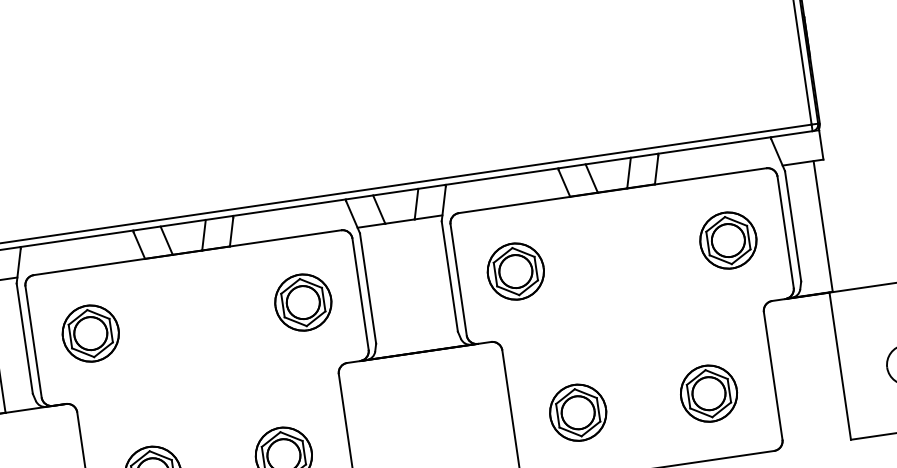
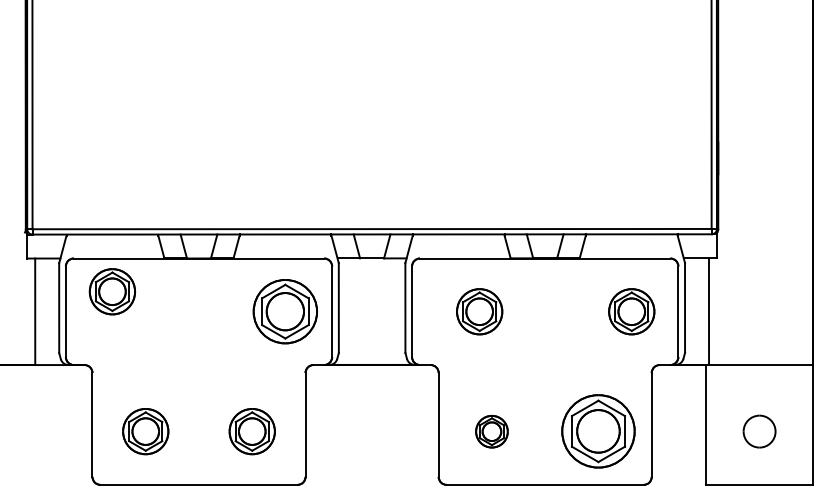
part: (515, 271) -> (479, 311), moved
part: (303, 302) -> (285, 311), size x1.4
part: (89, 333) -> (111, 291), moved
part: (709, 393) -> (598, 431), size x1.6
part: (577, 412) -> (491, 431), size x0.7

